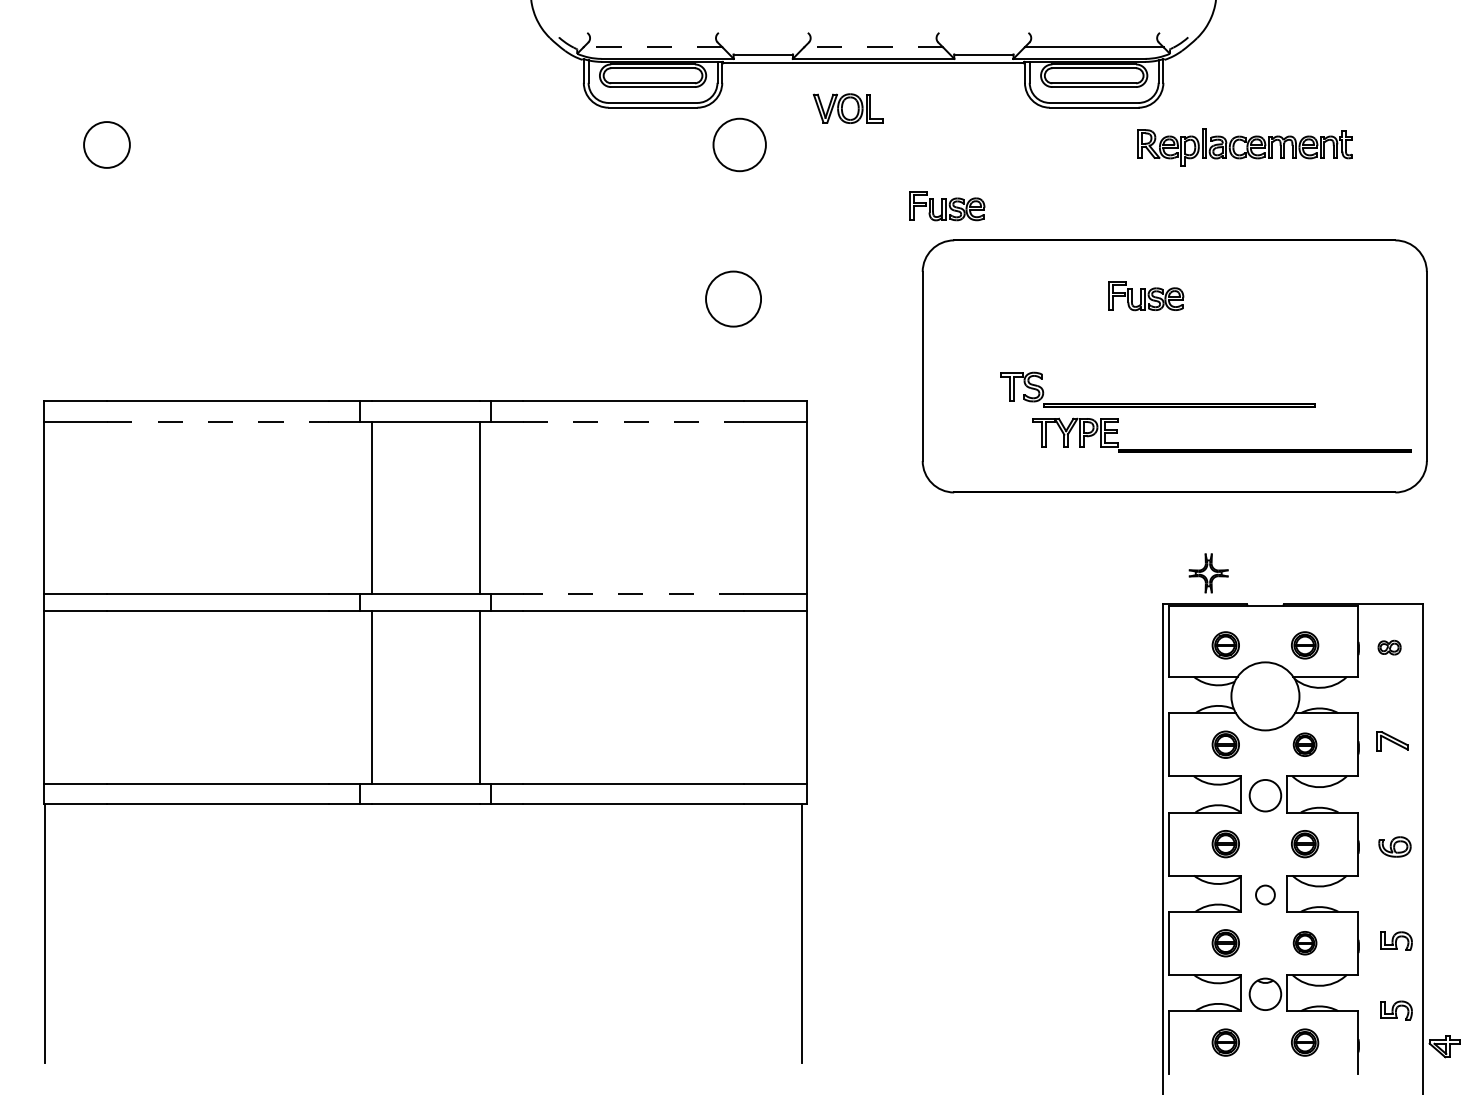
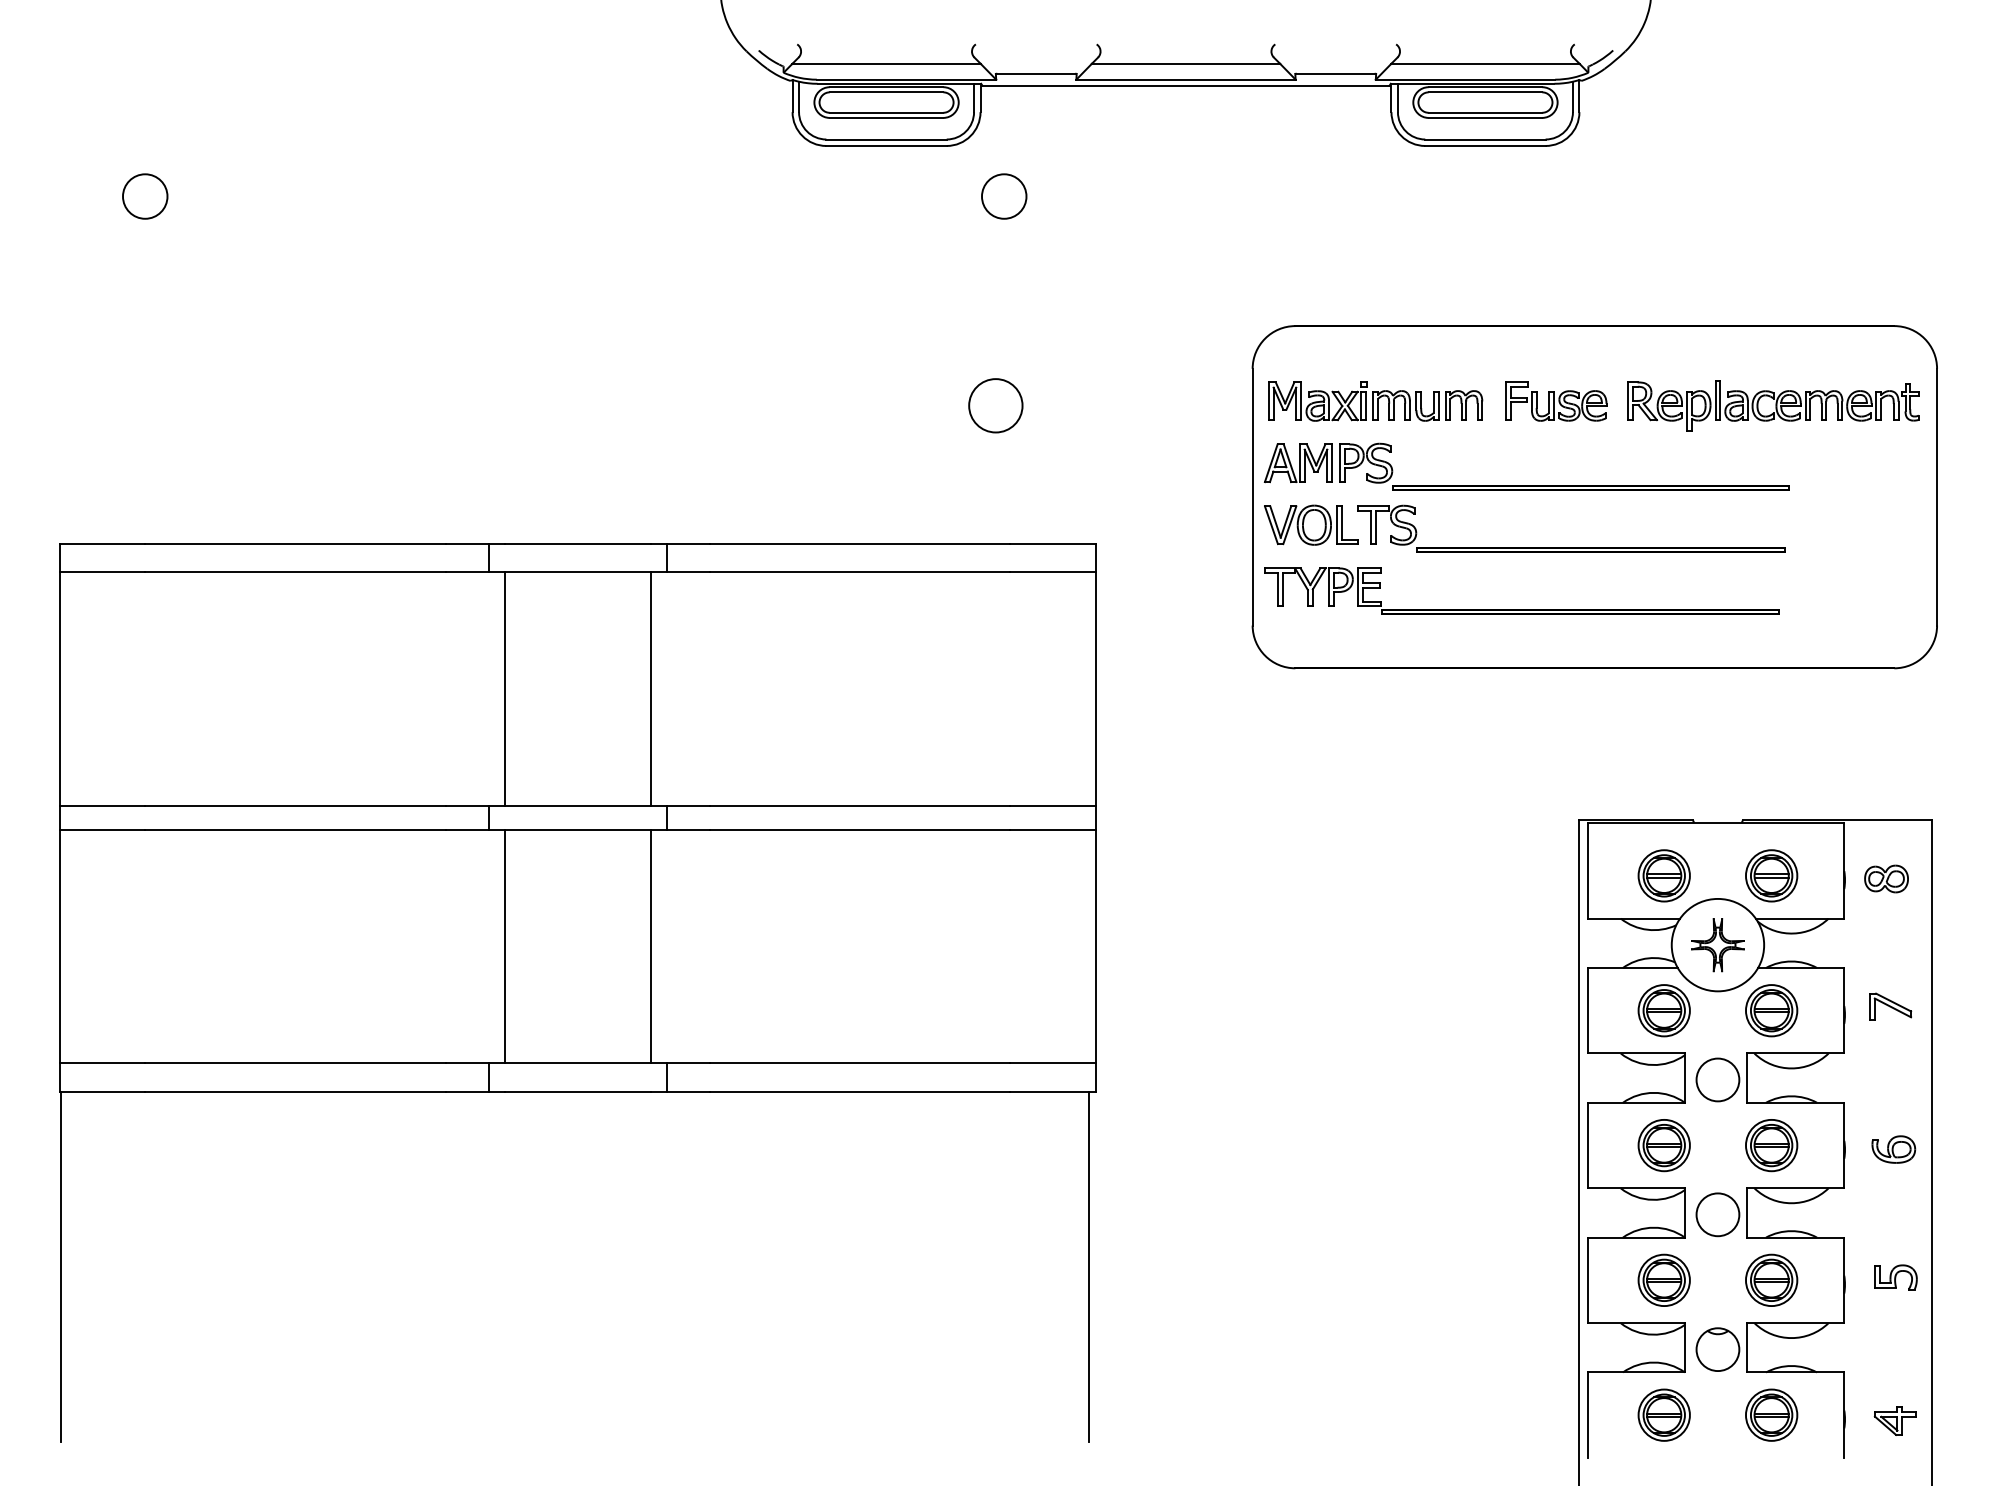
line: (653, 46) -> (886, 63), dashed -> solid
line: (873, 46) -> (1185, 63), dashed -> solid
part: (848, 108) -> (1311, 524), moved
circle: (107, 144) -> (145, 196), size x0.71
circle: (739, 144) -> (1004, 196), size x0.62
part: (1245, 147) -> (1773, 405), moved
part: (947, 206) -> (1286, 279), removed
part: (1013, 295) -> (1375, 401), added
circle: (733, 298) -> (995, 405), size x0.71
part: (1124, 357) -> (1526, 485), added
line: (218, 421) -> (296, 572), dashed -> solid
line: (633, 421) -> (860, 572), dashed -> solid
part: (1221, 449) -> (1521, 609), moved
part: (1208, 573) -> (1717, 945), moved
line: (633, 593) -> (859, 805), dashed -> solid
part: (1225, 645) -> (1663, 875), size x1.43
part: (1304, 645) -> (1771, 875), size x1.43
part: (1389, 647) -> (1886, 878), size x1.43
part: (1225, 744) -> (1663, 1010), size x1.43
part: (1304, 744) -> (1771, 1010), size x1.67
part: (1225, 843) -> (1663, 1145), size x1.43
part: (1304, 843) -> (1771, 1145), size x1.43
circle: (1265, 894) -> (1717, 1214), size x1.67
part: (1225, 942) -> (1663, 1279), size x1.43
part: (1304, 942) -> (1771, 1279), size x1.67
part: (1396, 1010) -> (1895, 1371), removed
part: (1225, 1042) -> (1663, 1414), size x1.43
part: (1304, 1042) -> (1771, 1414), size x1.43
part: (1444, 1046) -> (1894, 1420), moved

